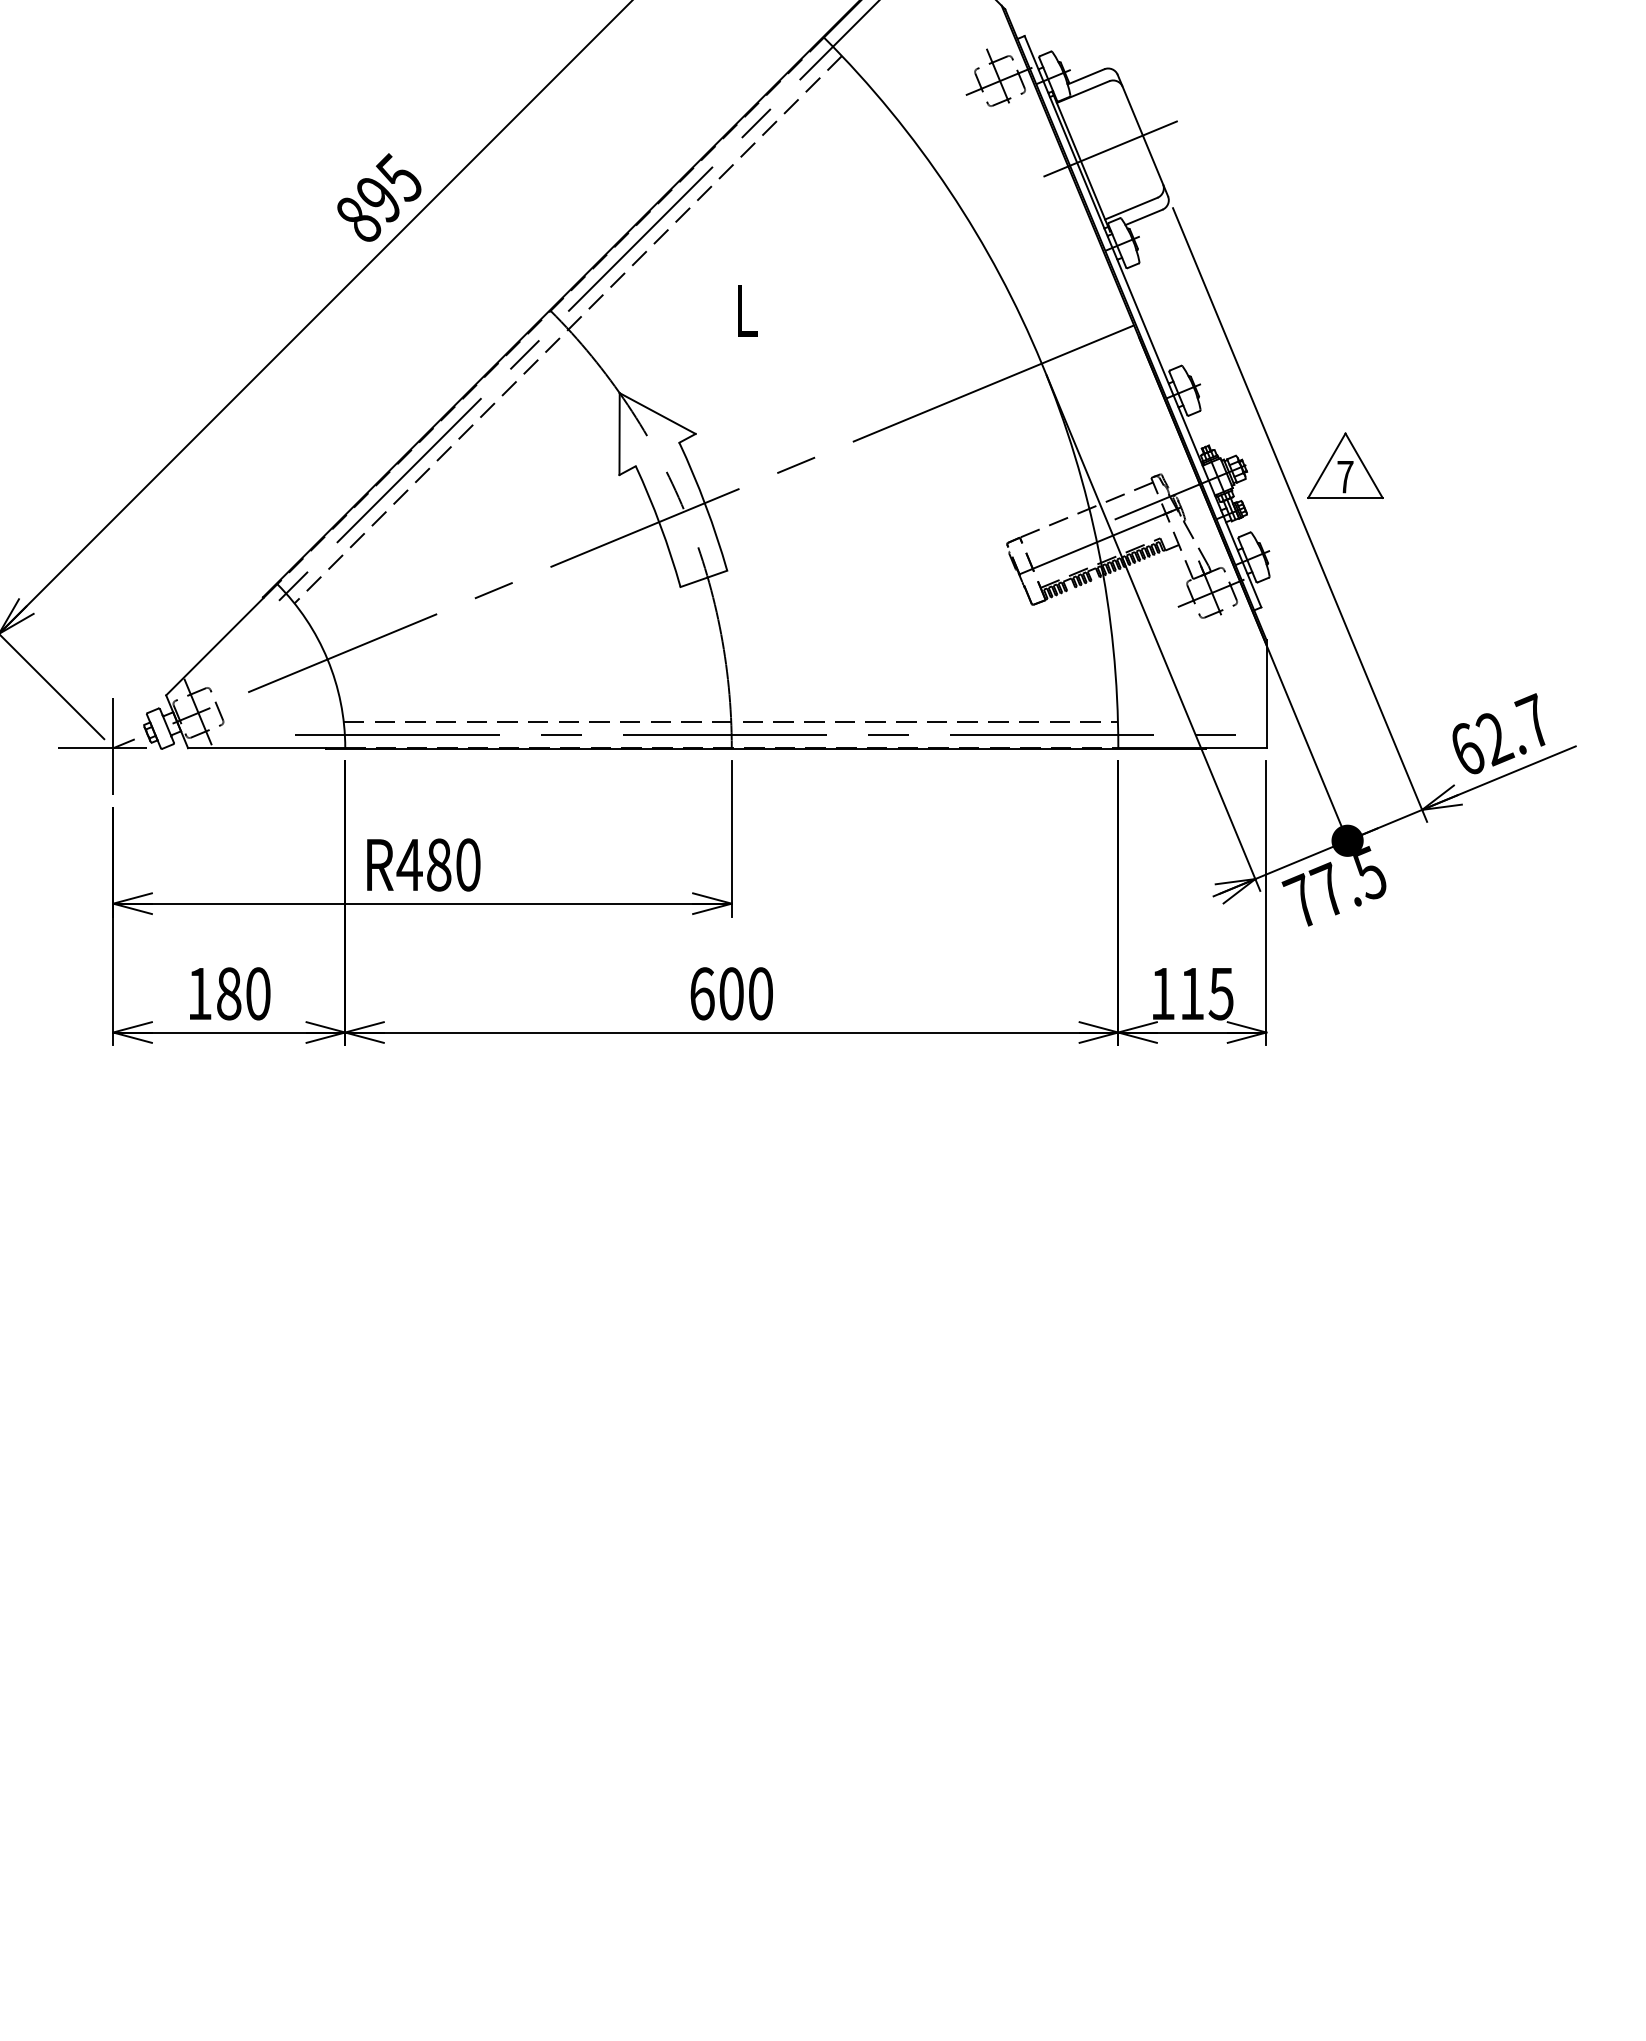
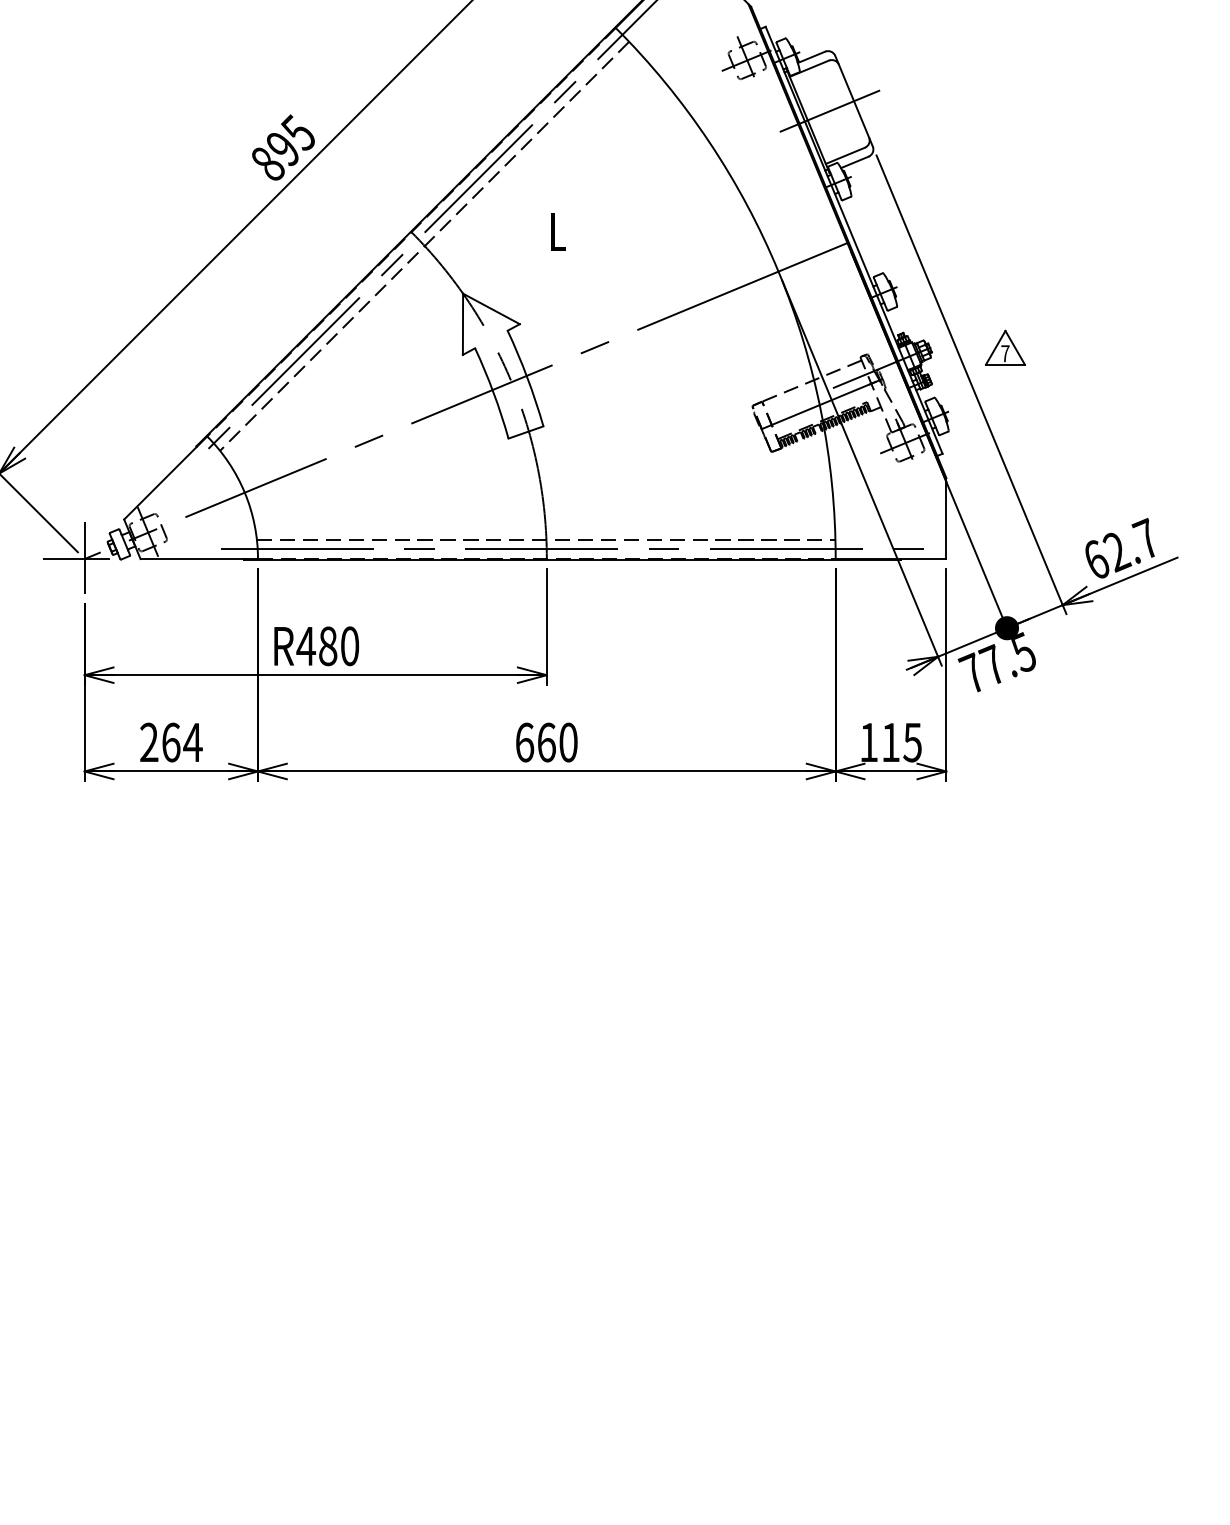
part: (1345, 465) -> (1005, 347), size x0.7
text: (229, 993) -> (171, 742), 180 -> 264
text: (731, 993) -> (546, 742), 600 -> 660

